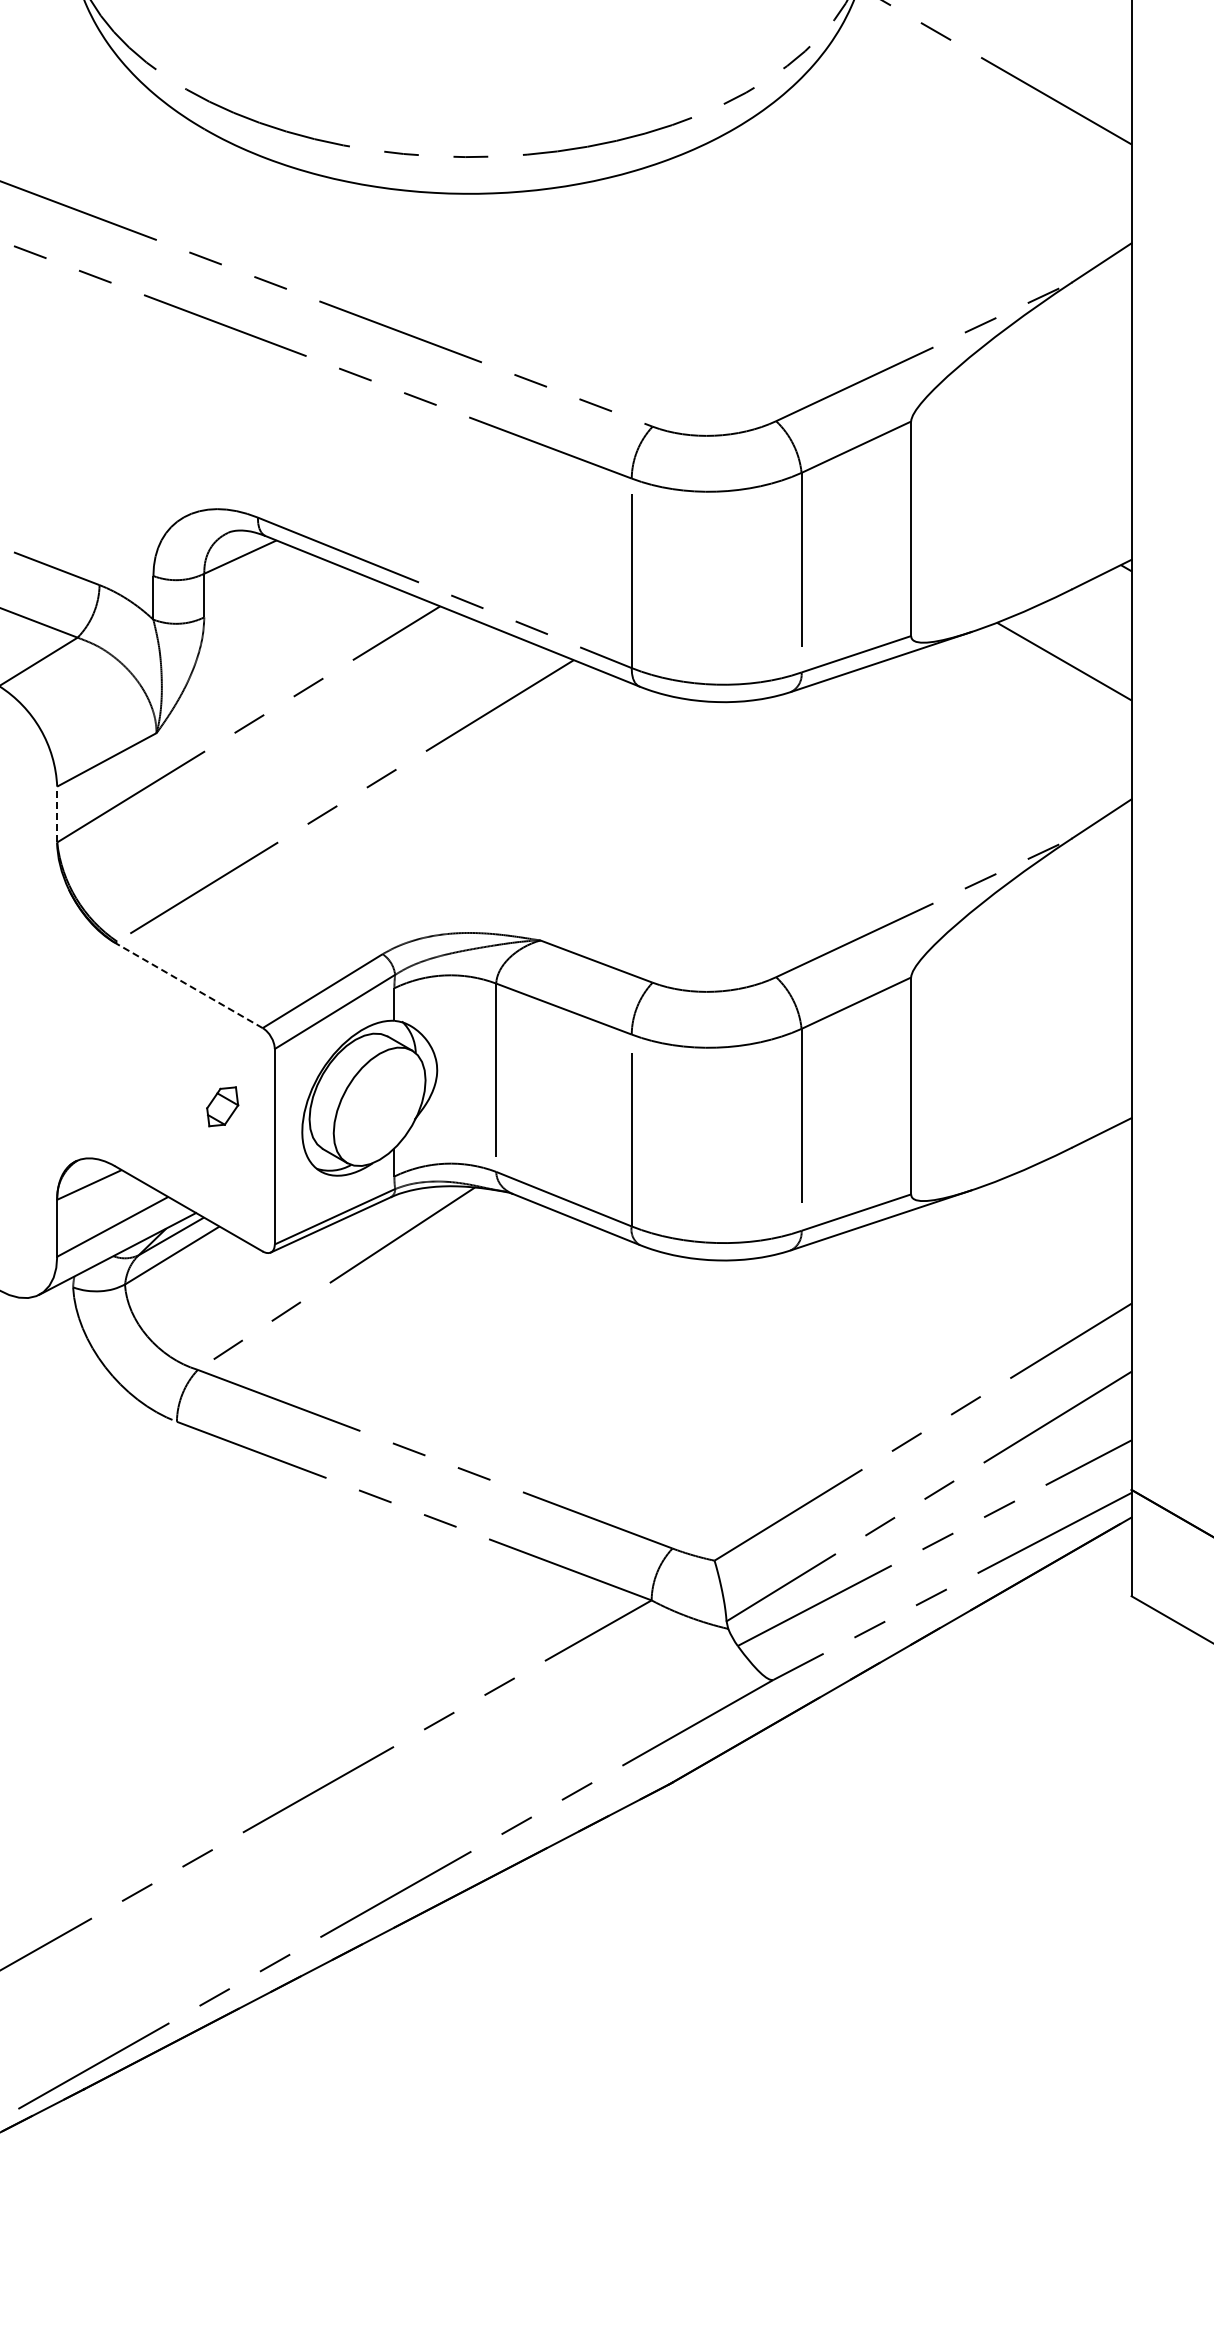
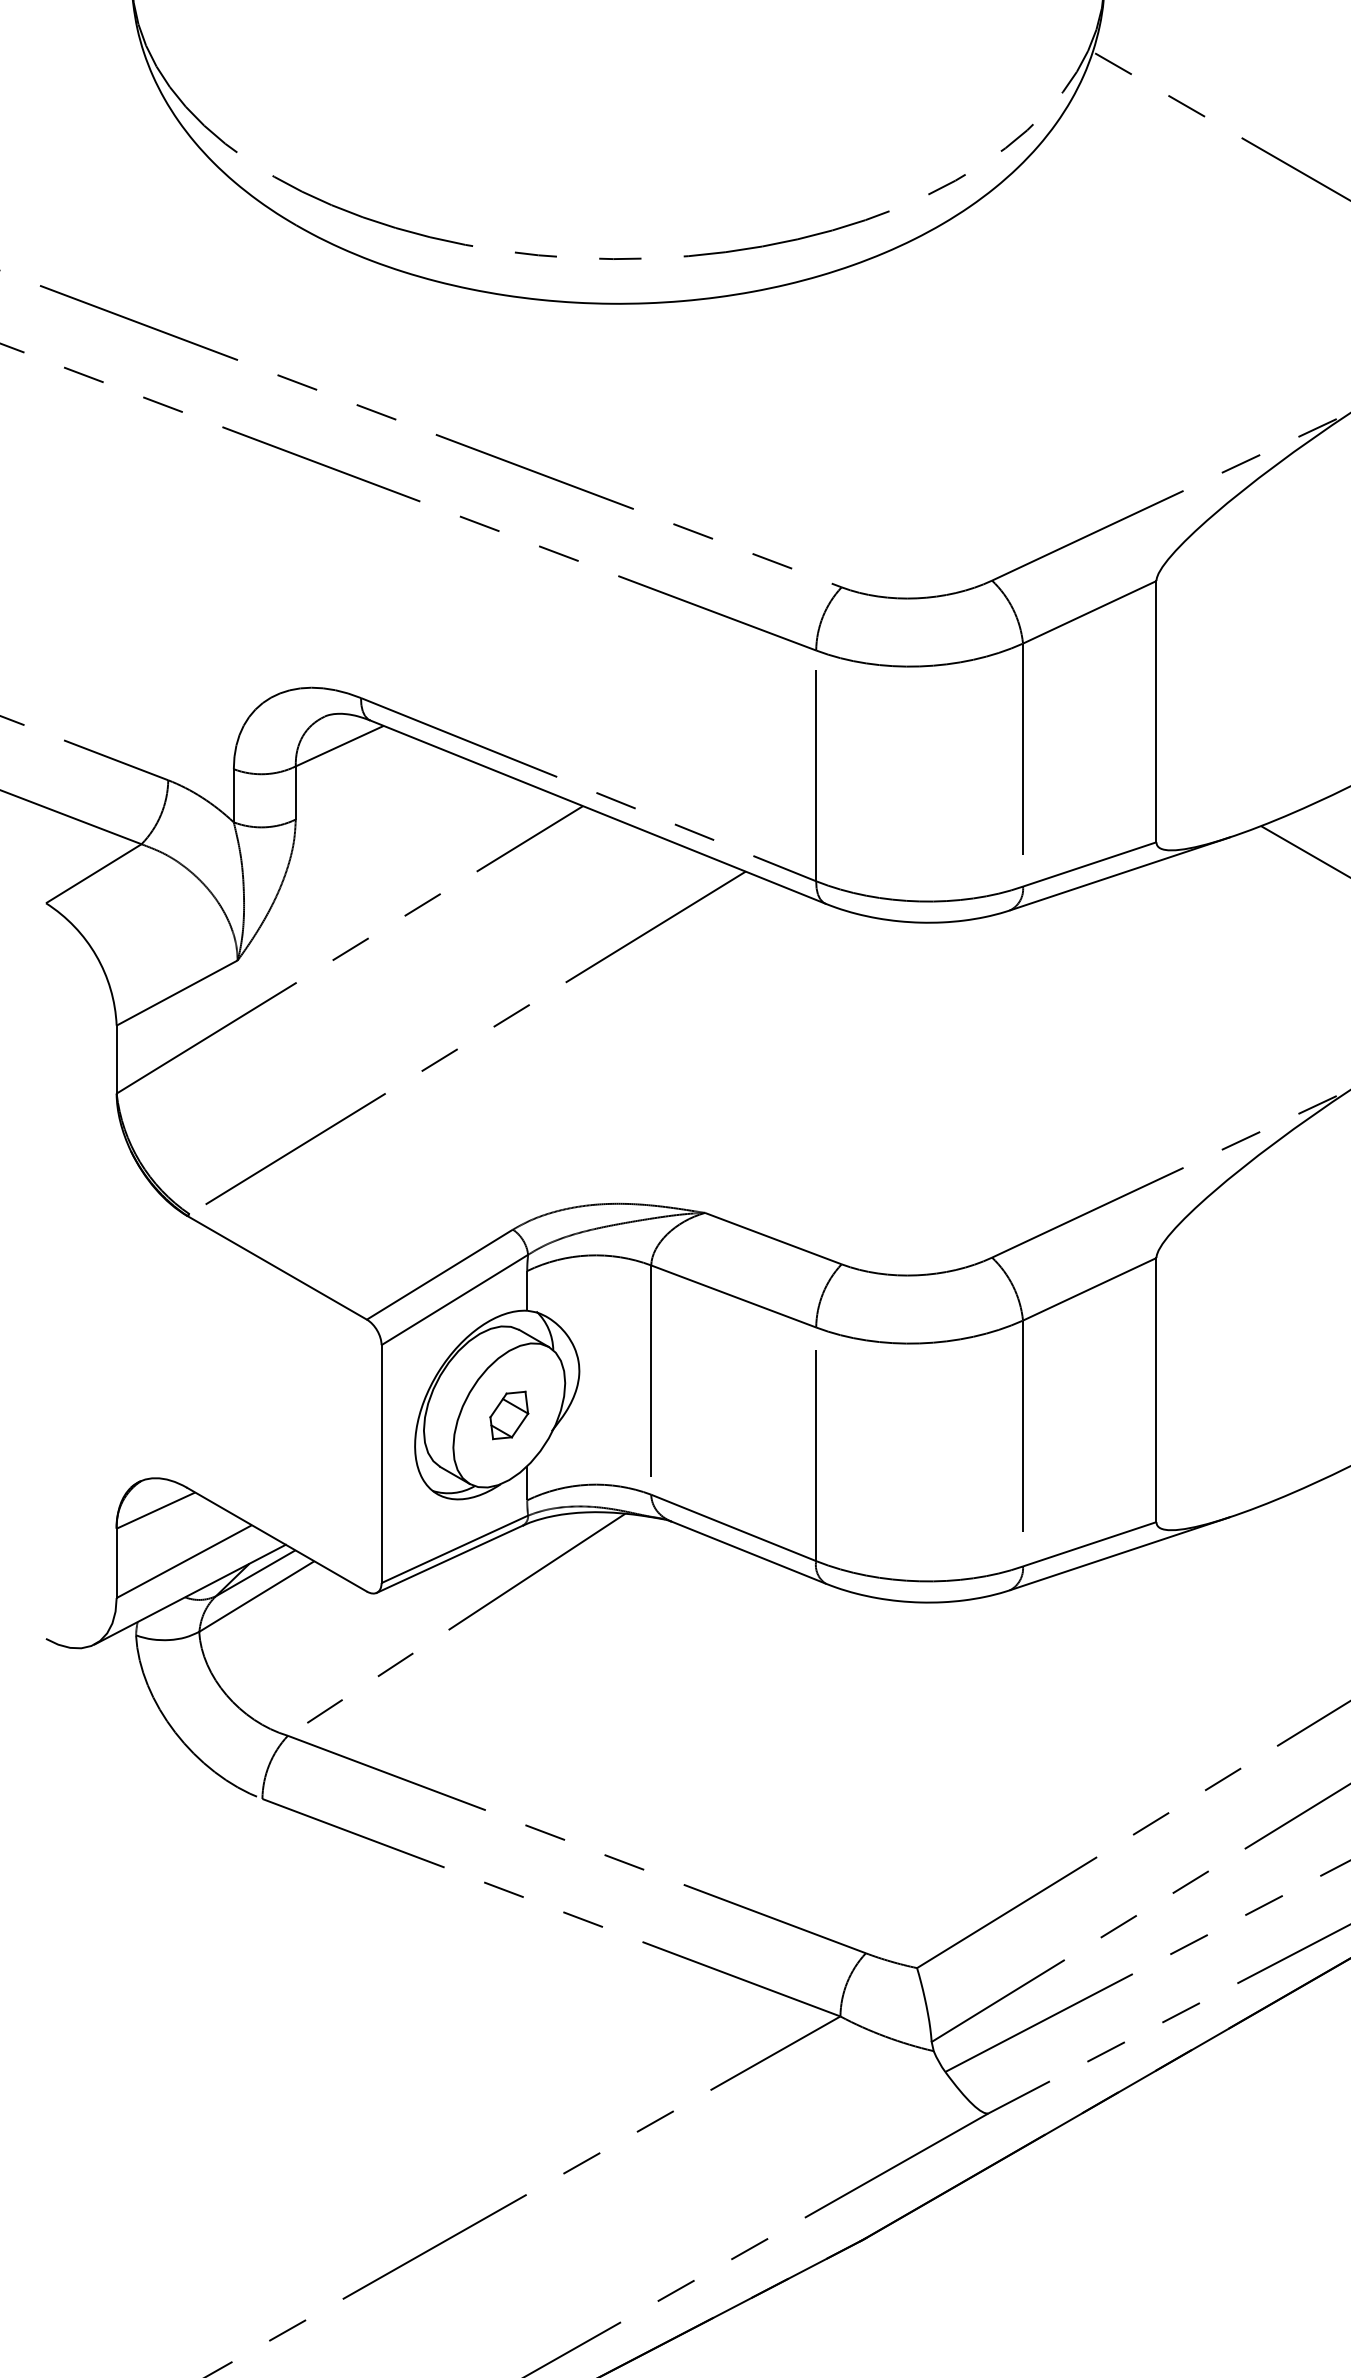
line: (57, 814) -> (117, 1059), dashed -> solid
line: (188, 985) -> (276, 1267), dashed -> solid
part: (222, 1106) -> (509, 1415), moved

